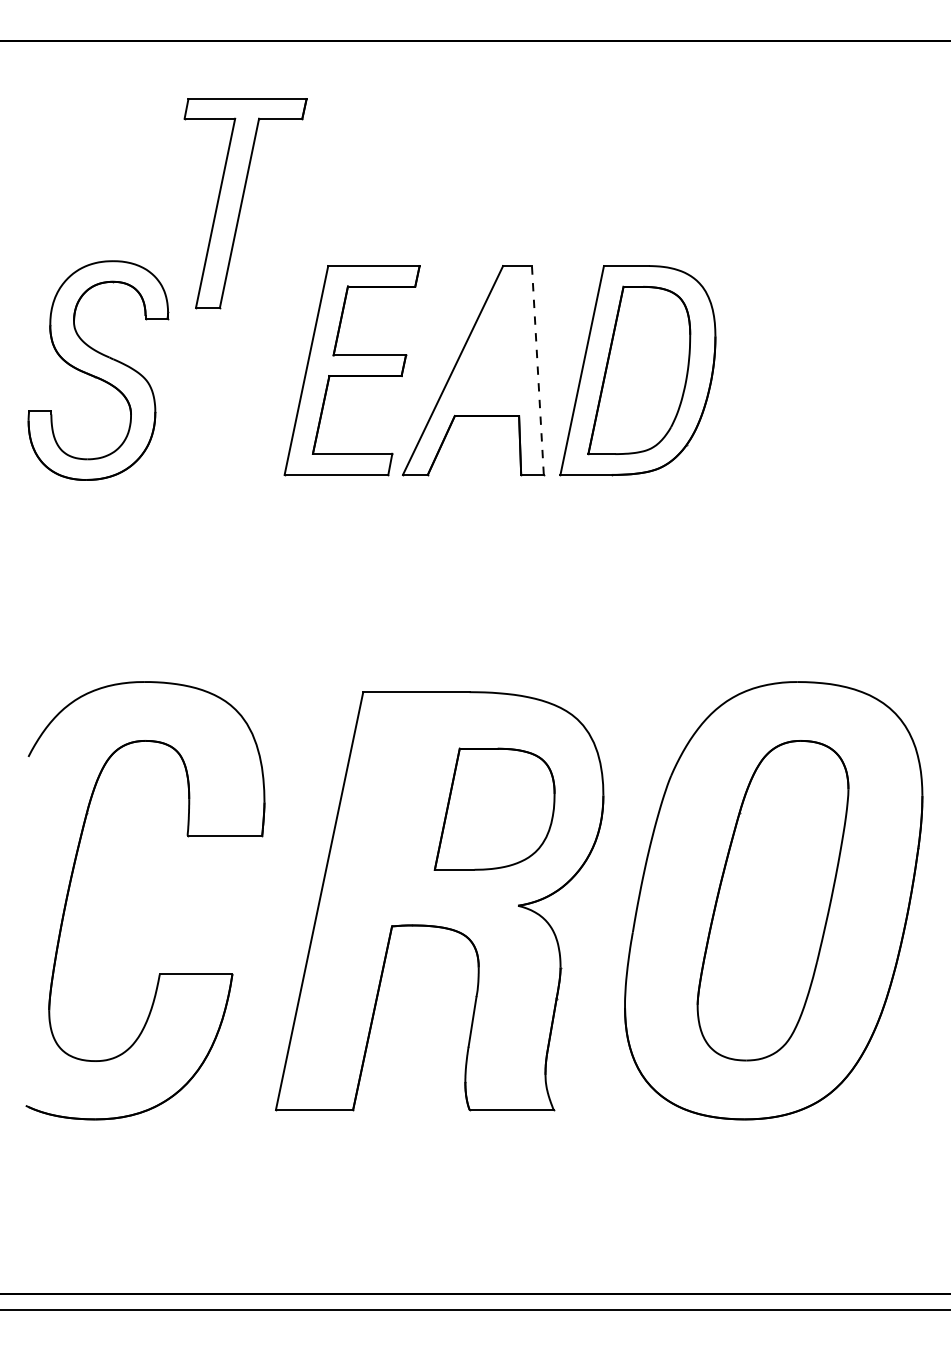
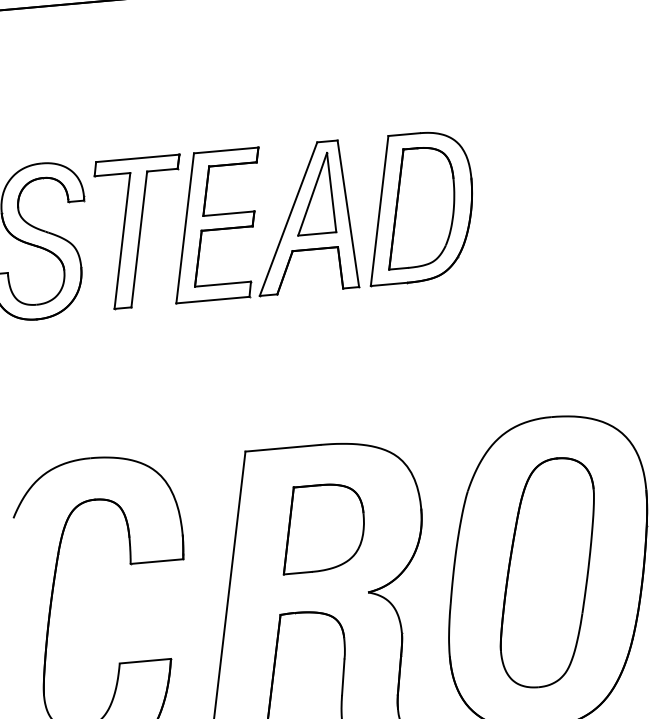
part: (245, 203) -> (142, 232), moved
part: (491, 338) -> (313, 194), added
line: (537, 370) -> (348, 213), dashed -> solid
part: (494, 808) -> (322, 527), moved

